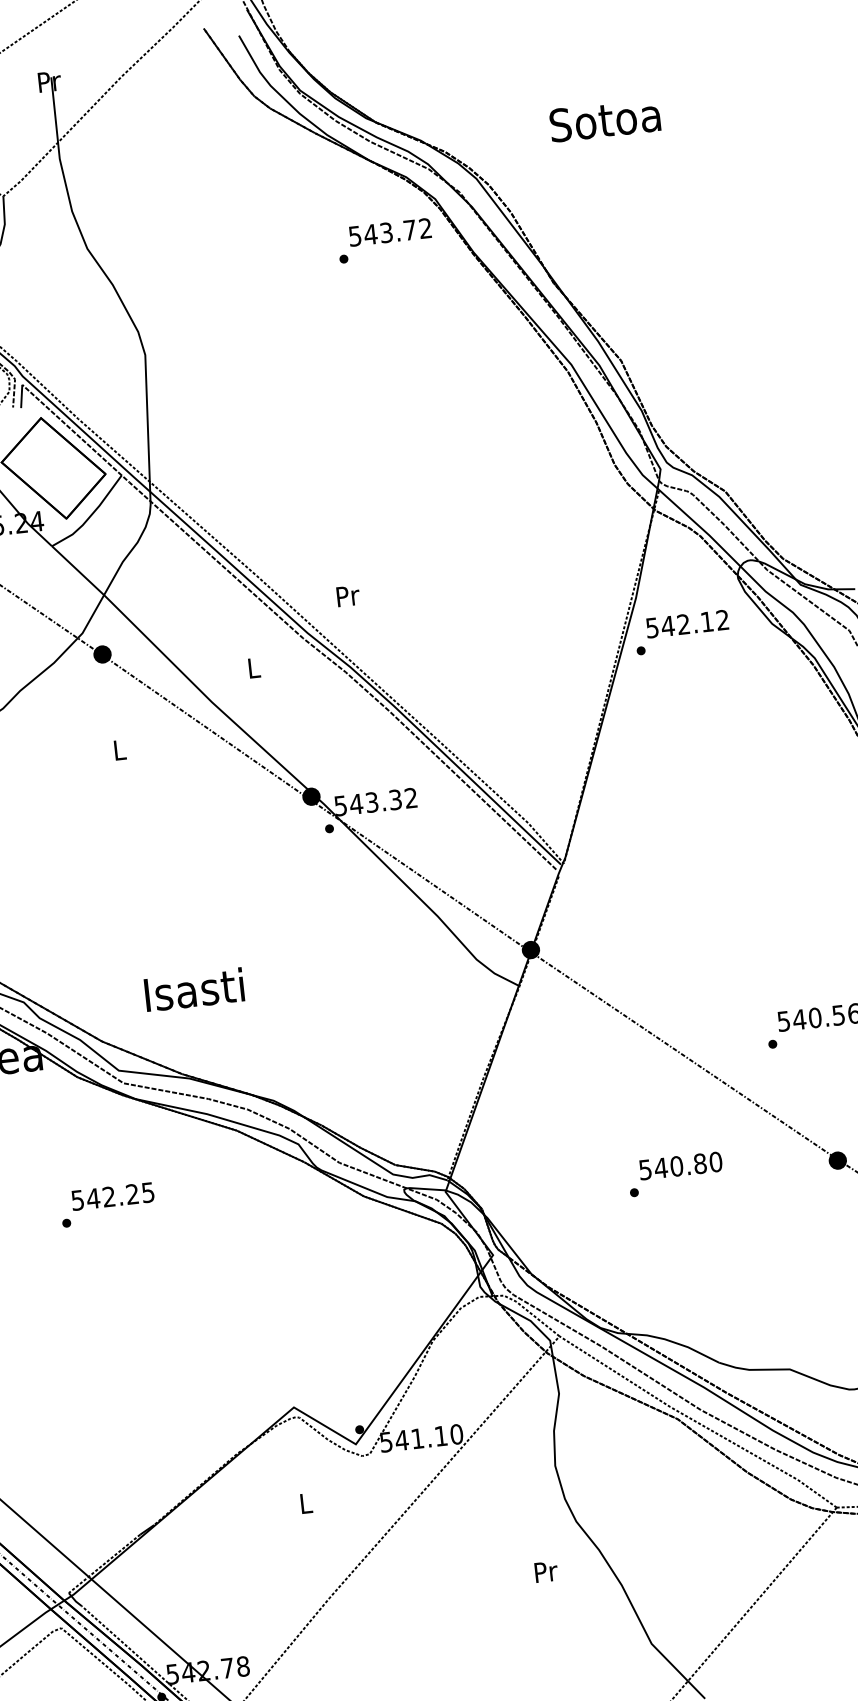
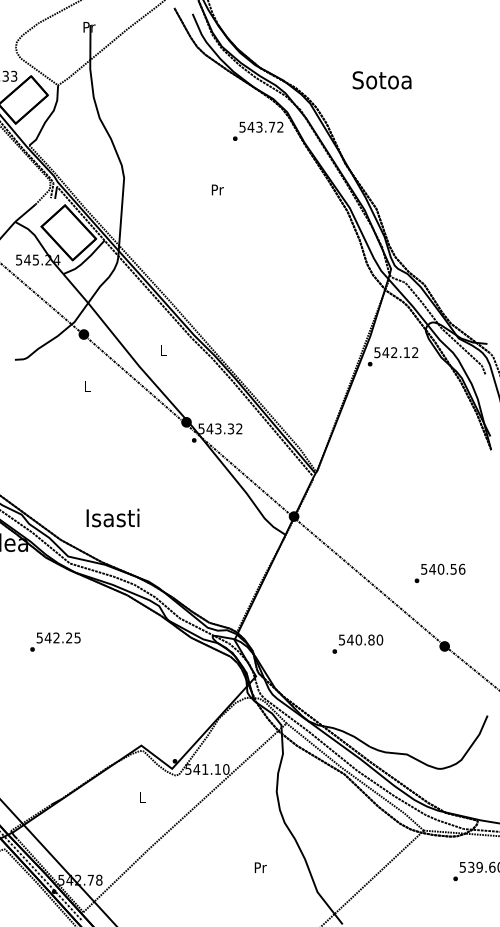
text: (347, 595) -> (217, 189), moved
text: (107, 1203) -> (55, 641), moved
text: (545, 1571) -> (260, 867), moved

